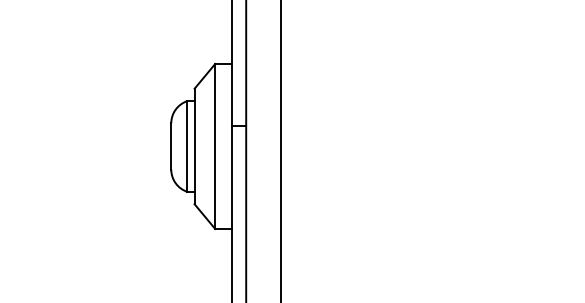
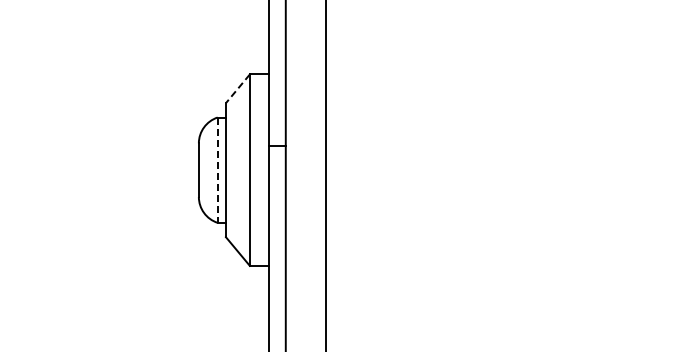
line: (204, 76) -> (237, 88), solid -> dashed
line: (187, 146) -> (217, 170), solid -> dashed

